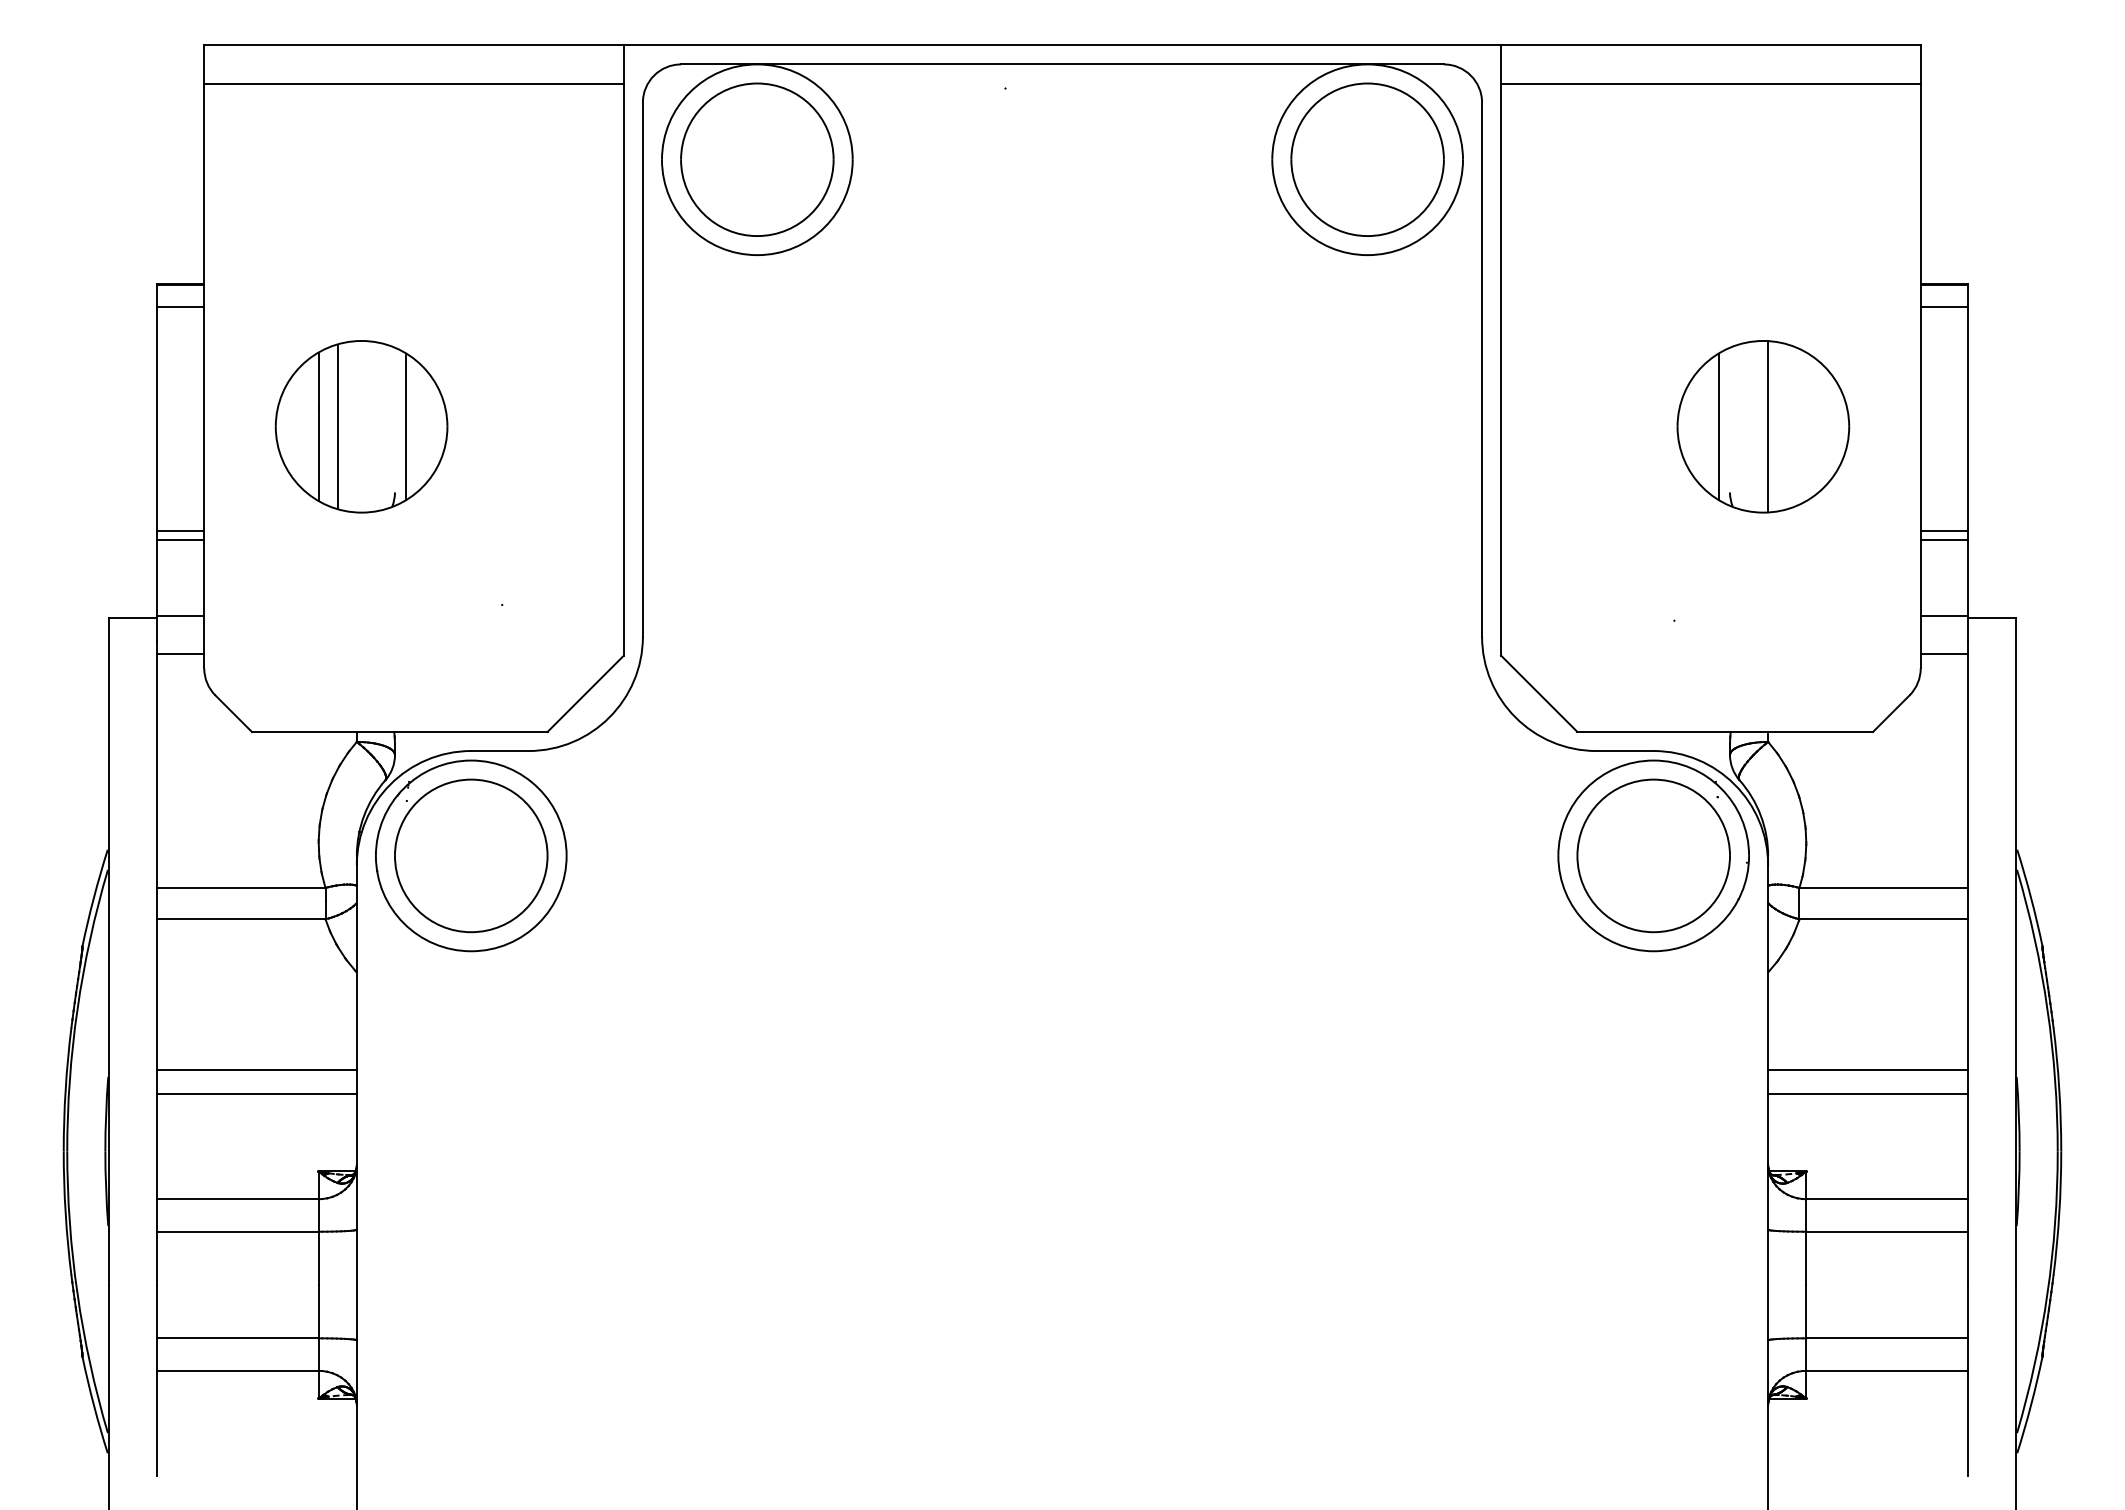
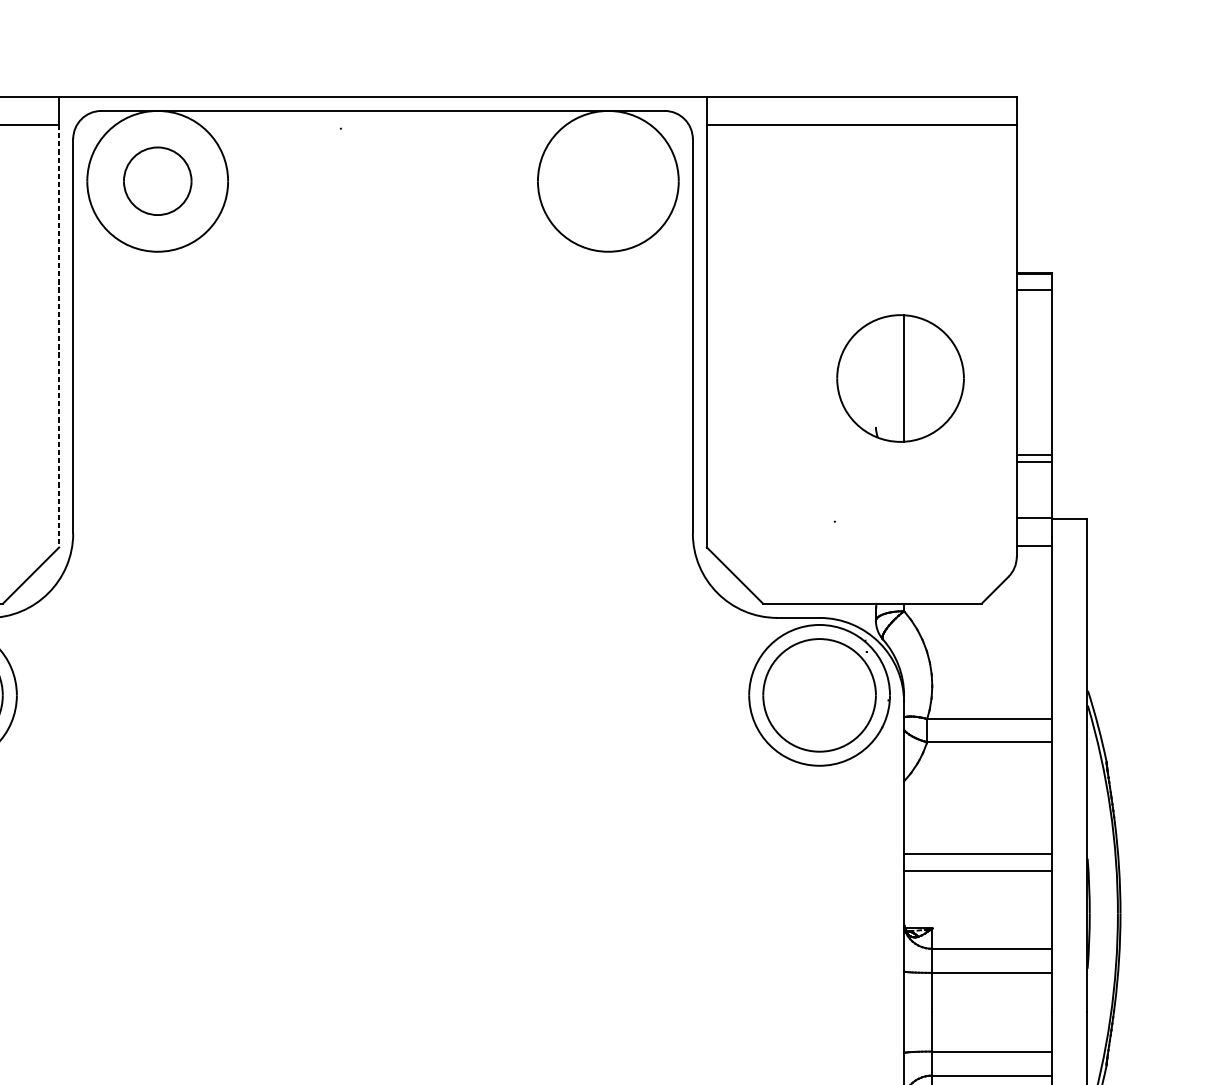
part: (757, 159) -> (157, 181), size x0.6
part: (1367, 159) -> (608, 181), removed
line: (623, 370) -> (58, 336), solid -> dashed
line: (1718, 426) -> (867, 378), removed

